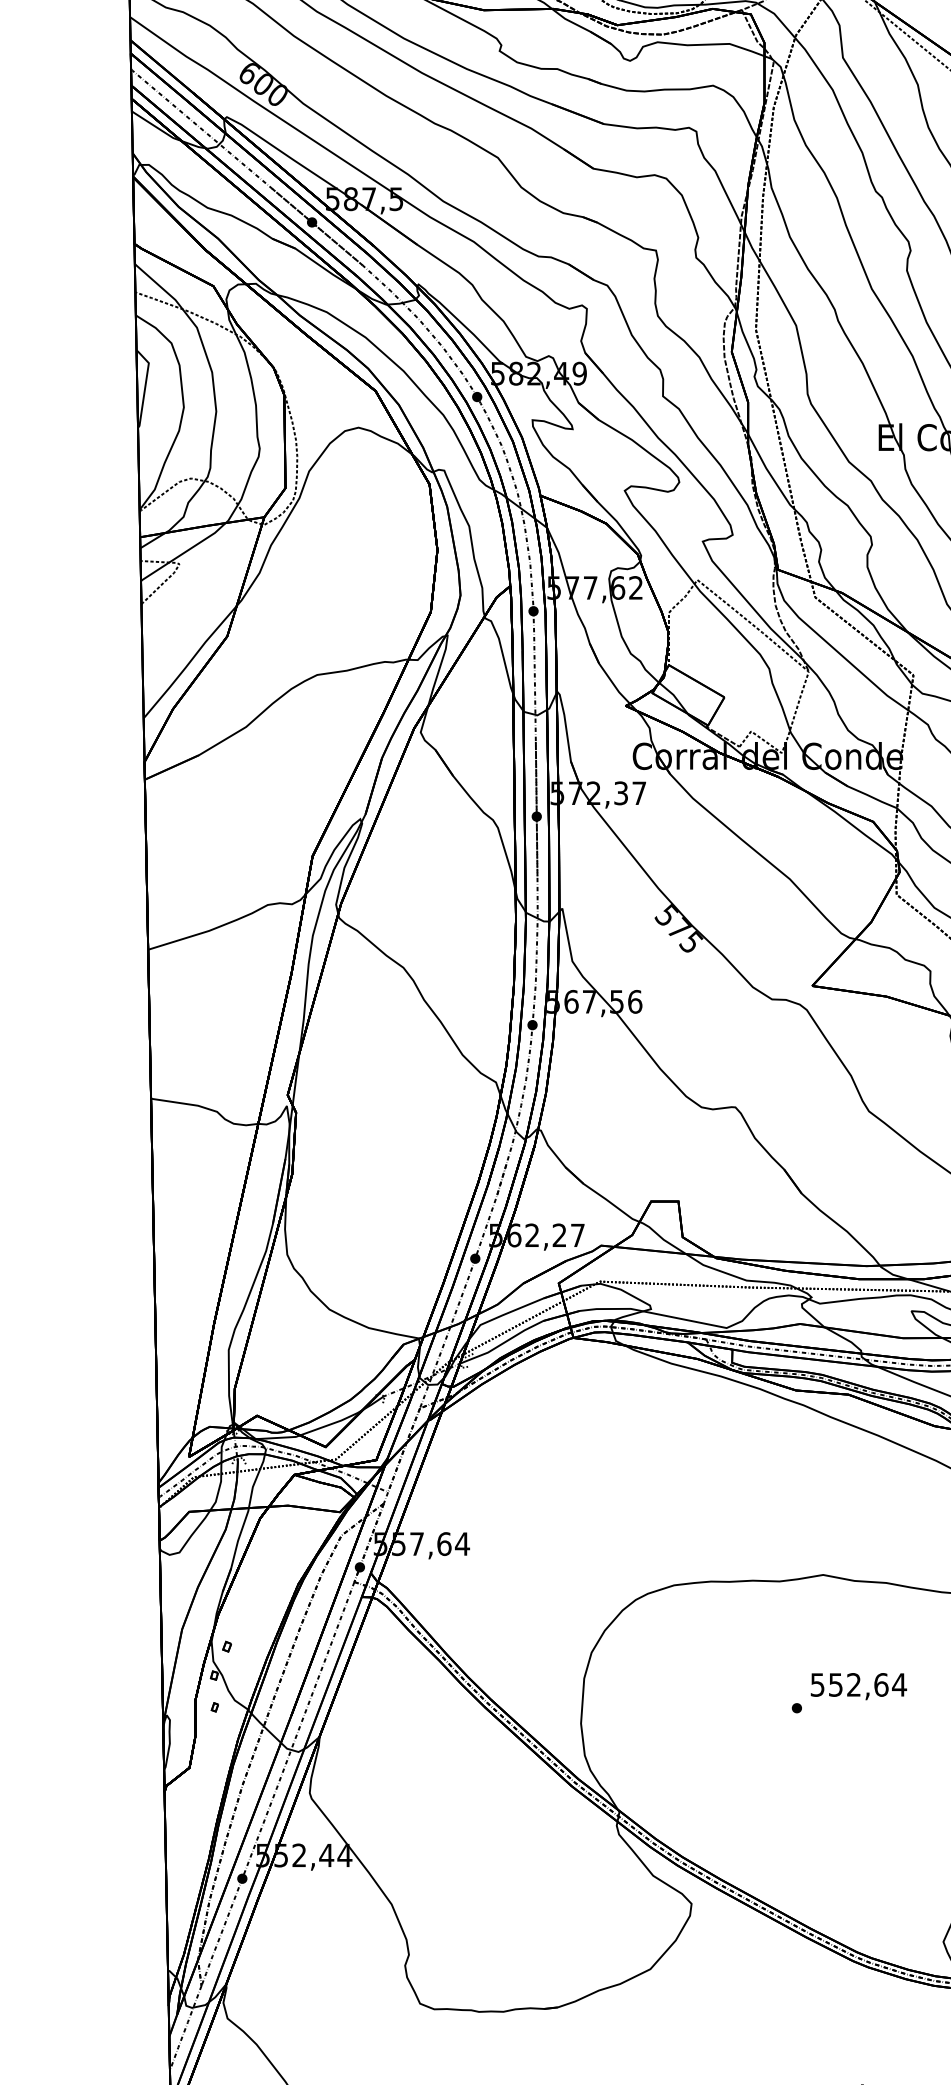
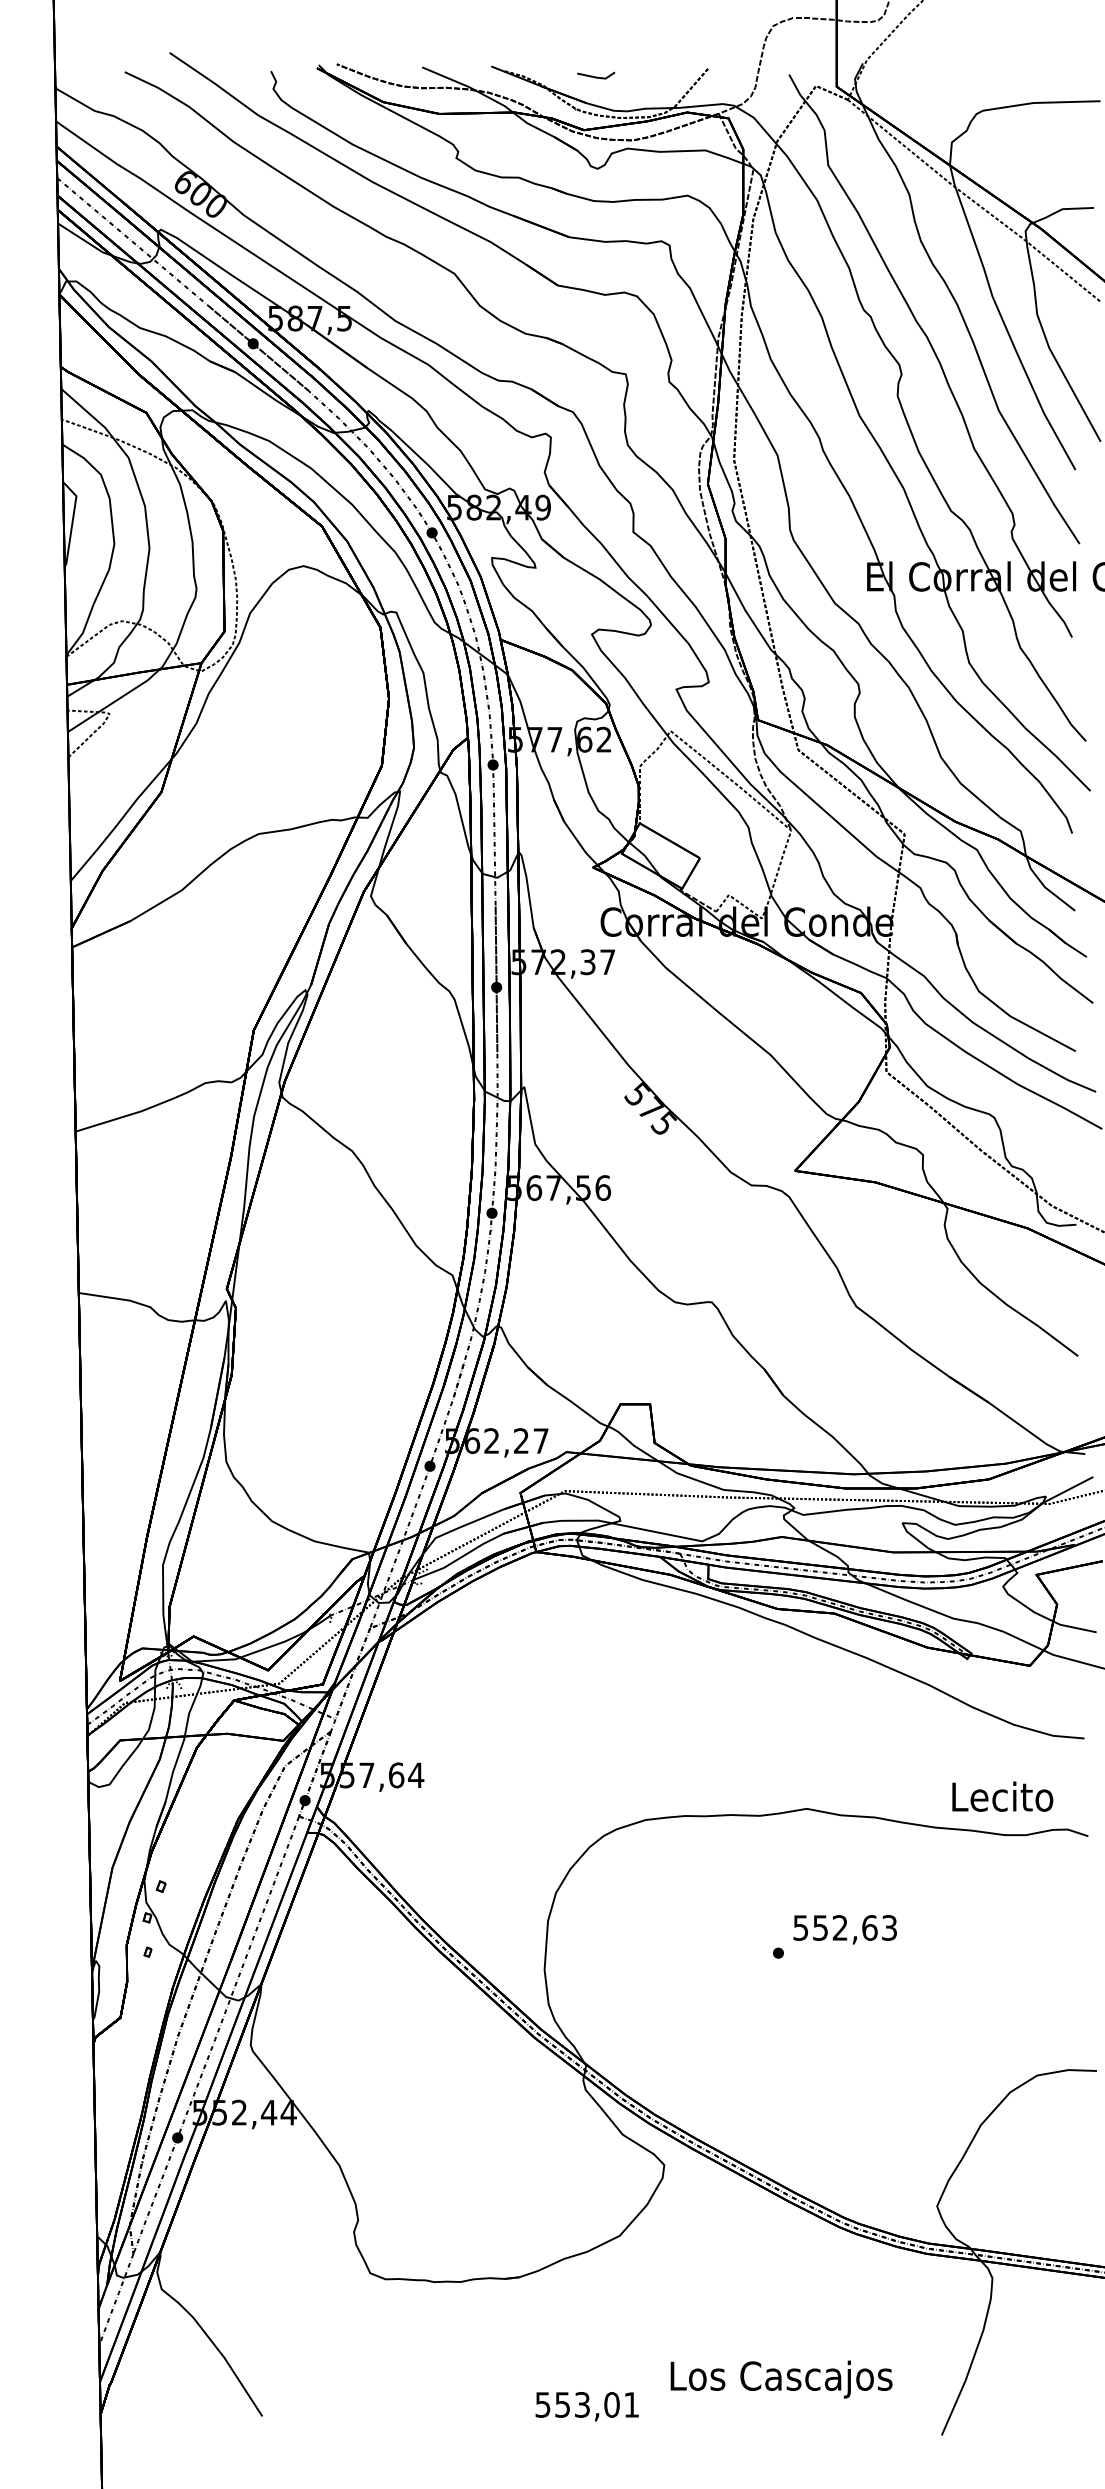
text: (899, 1684) -> (889, 1927), 552,64 -> 552,63

